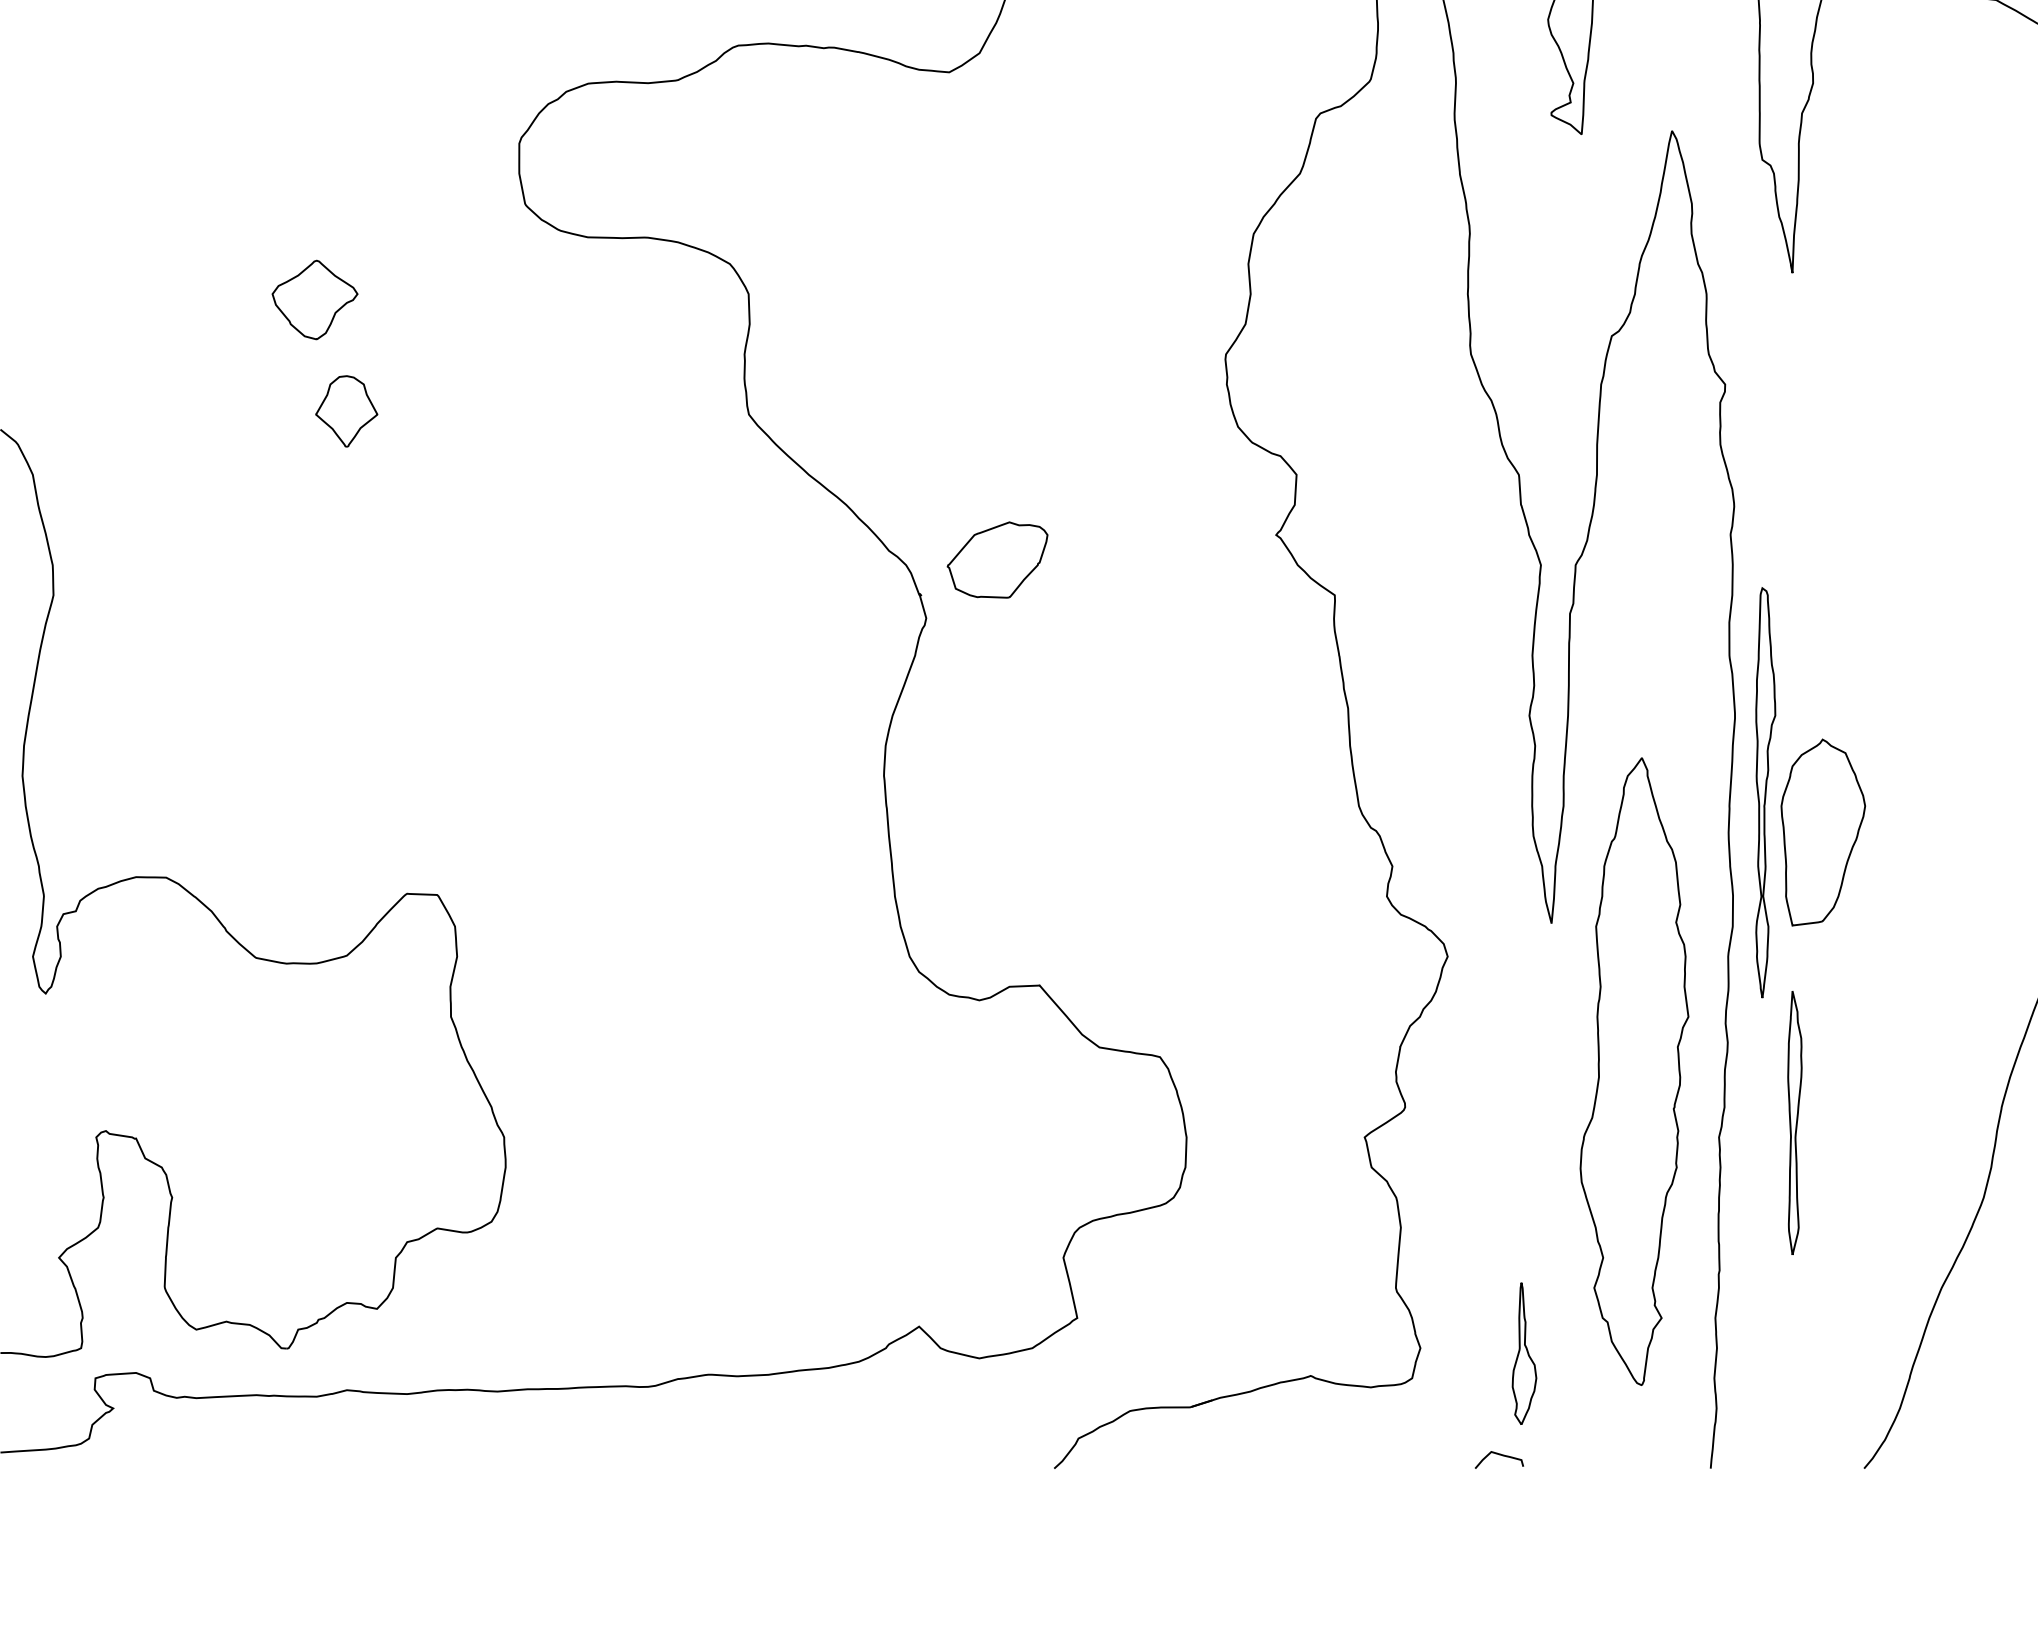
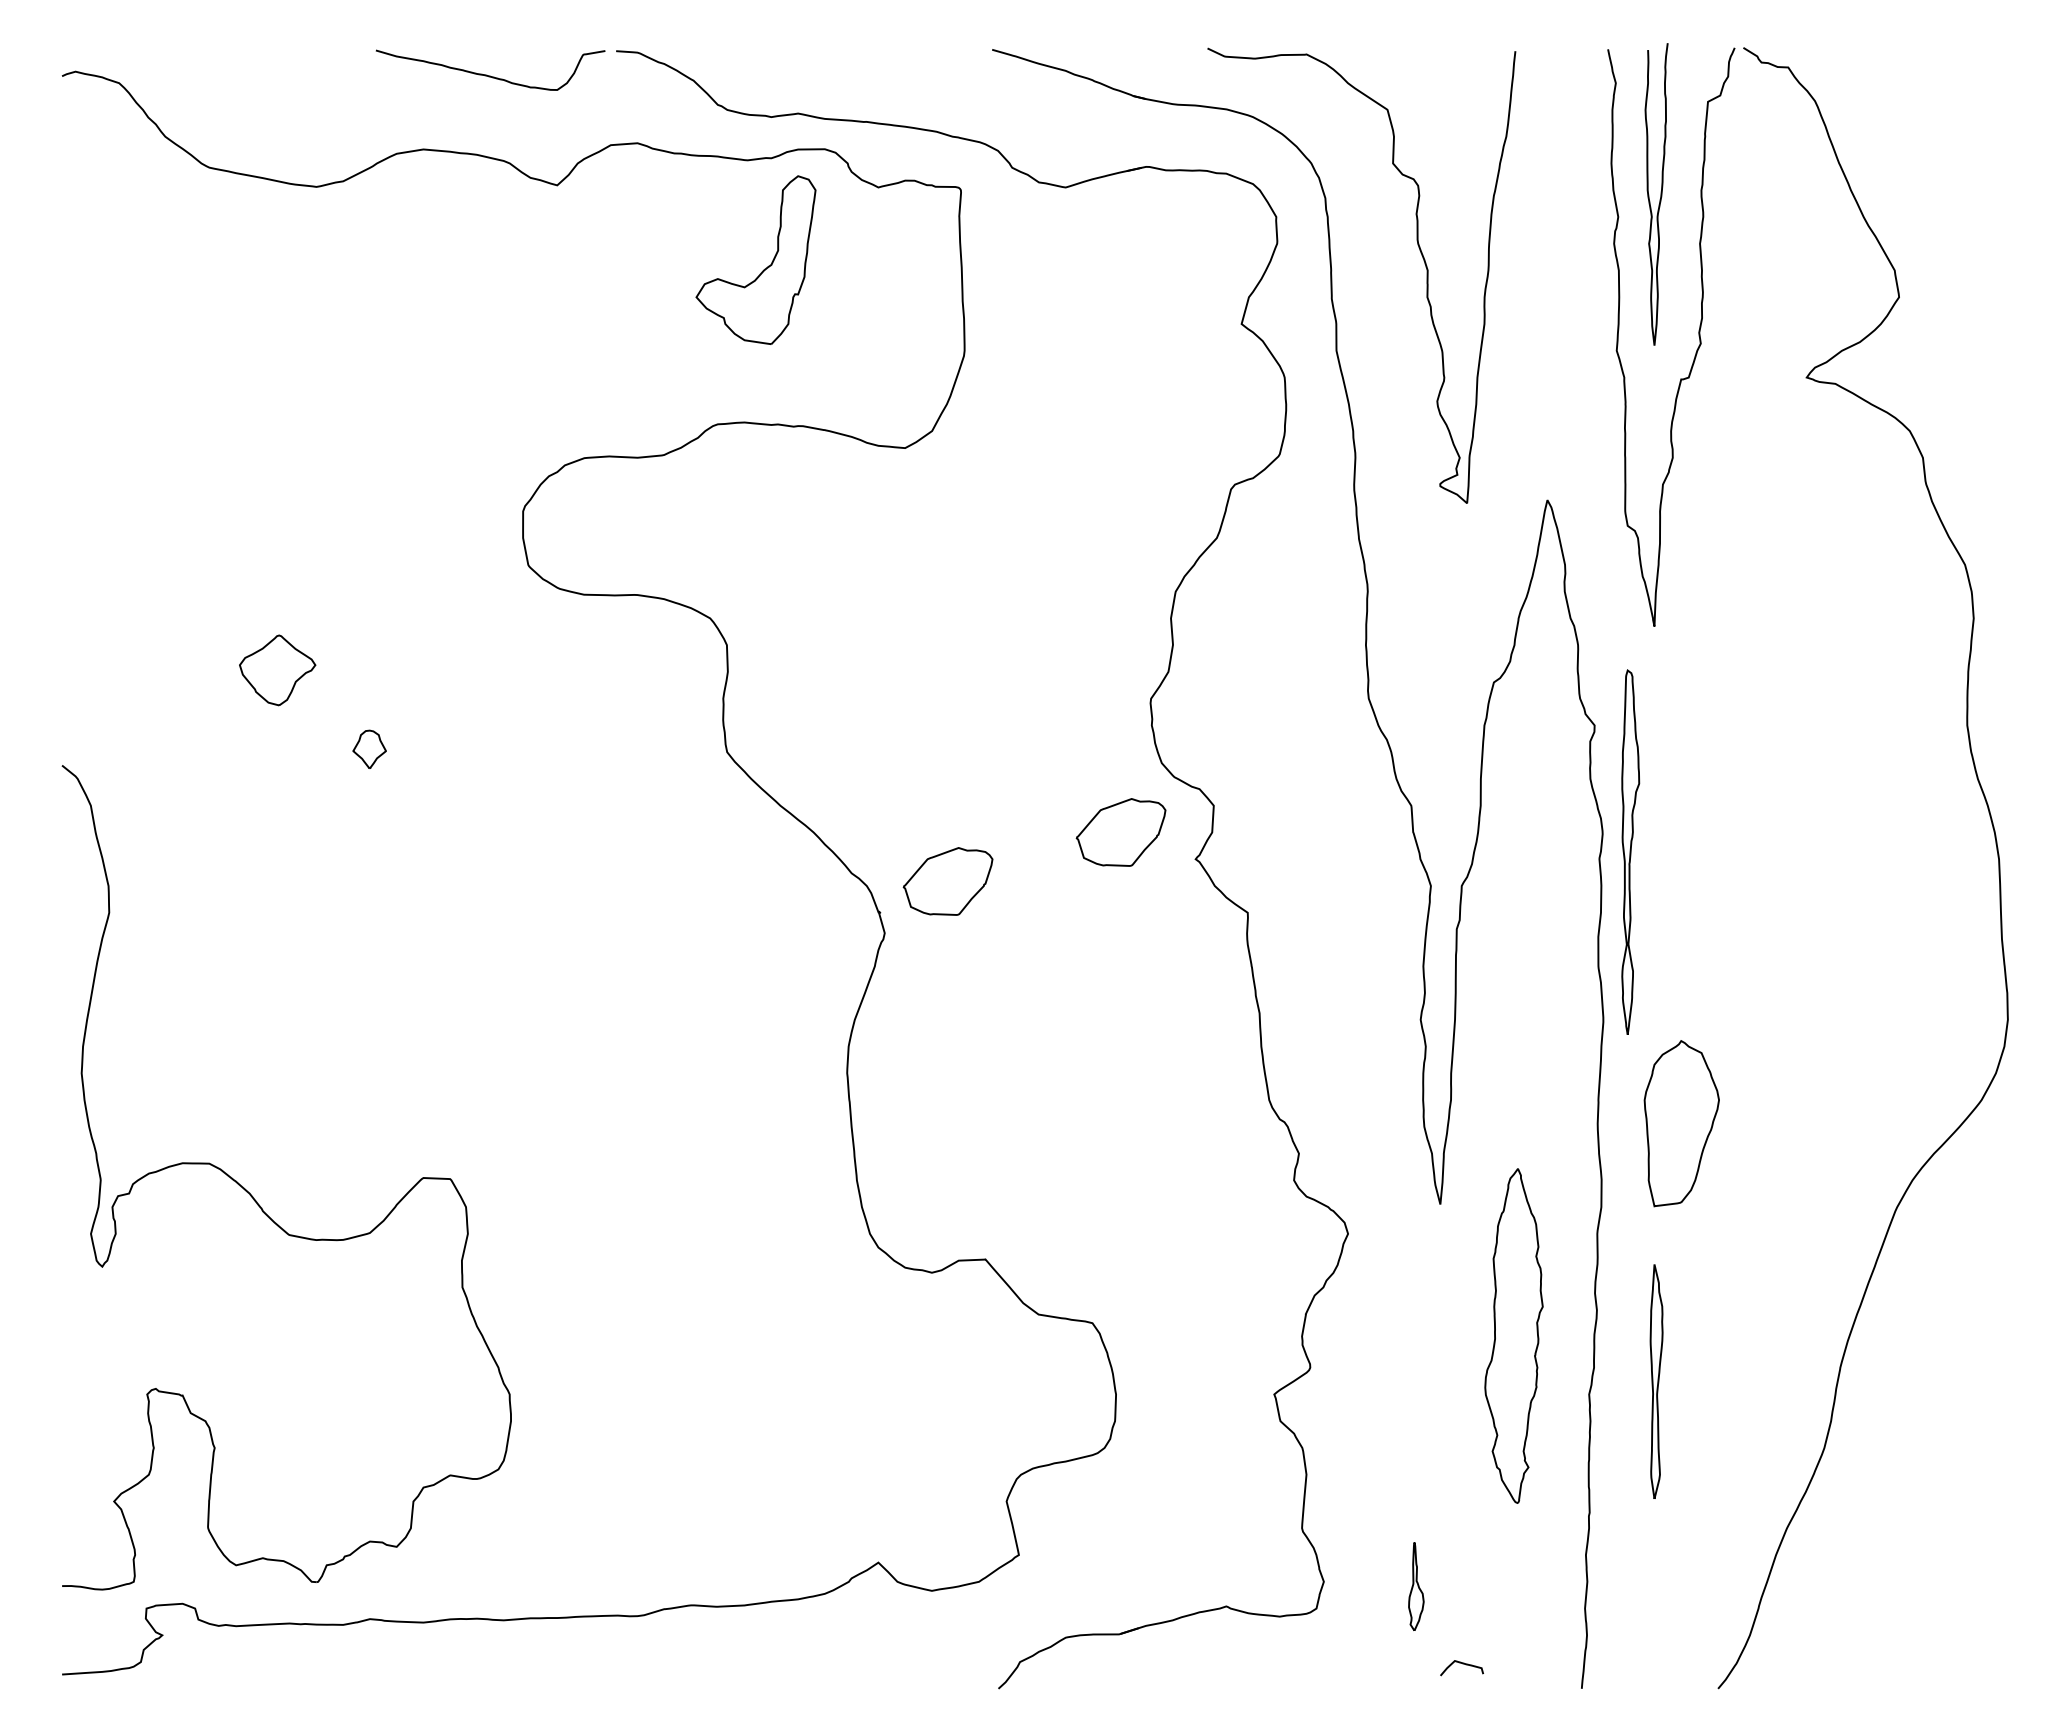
part: (314, 300) -> (277, 670), moved
part: (346, 411) -> (369, 749), size x0.6
part: (1191, 504) -> (1120, 832), added
part: (1765, 791) -> (1630, 851), moved
part: (1633, 1071) -> (1513, 1335), size x0.6
part: (1524, 1353) -> (1416, 1586), size x0.7
curve: (1499, 1455) -> (1462, 1664), moved

